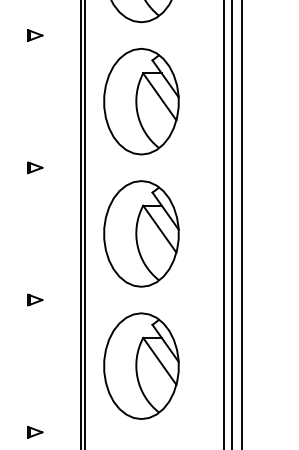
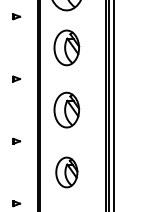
part: (141, 100) -> (66, 47), size x0.7
part: (141, 232) -> (66, 109), size x0.7
part: (141, 366) -> (66, 172), size x0.6

